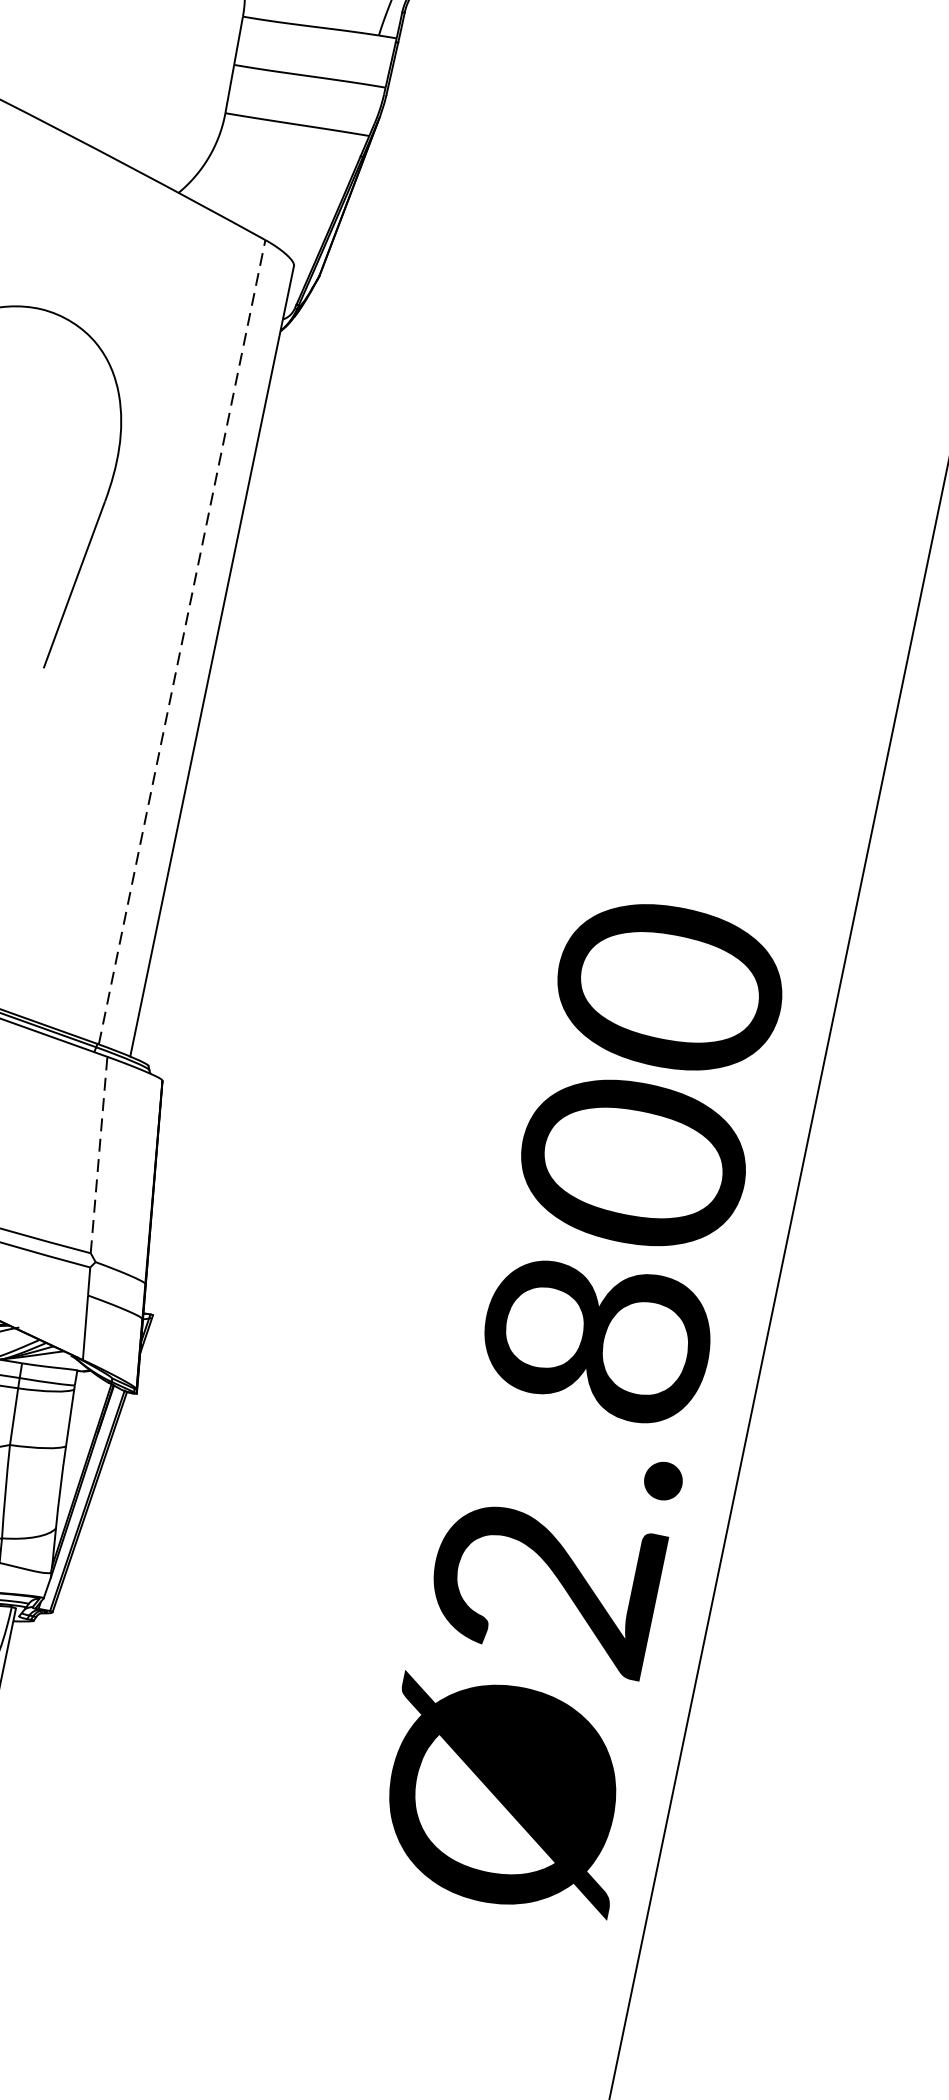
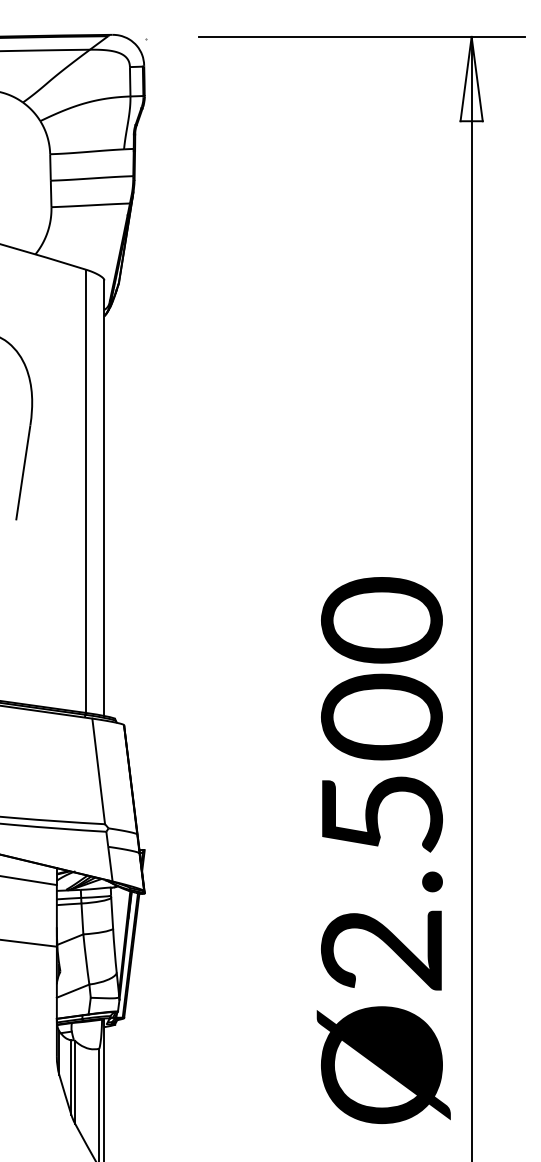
line: (182, 642) -> (86, 491), dashed -> solid
line: (99, 1153) -> (98, 770), dashed -> solid
text: (598, 1338) -> (382, 813), Ø2.800 -> Ø2.500

